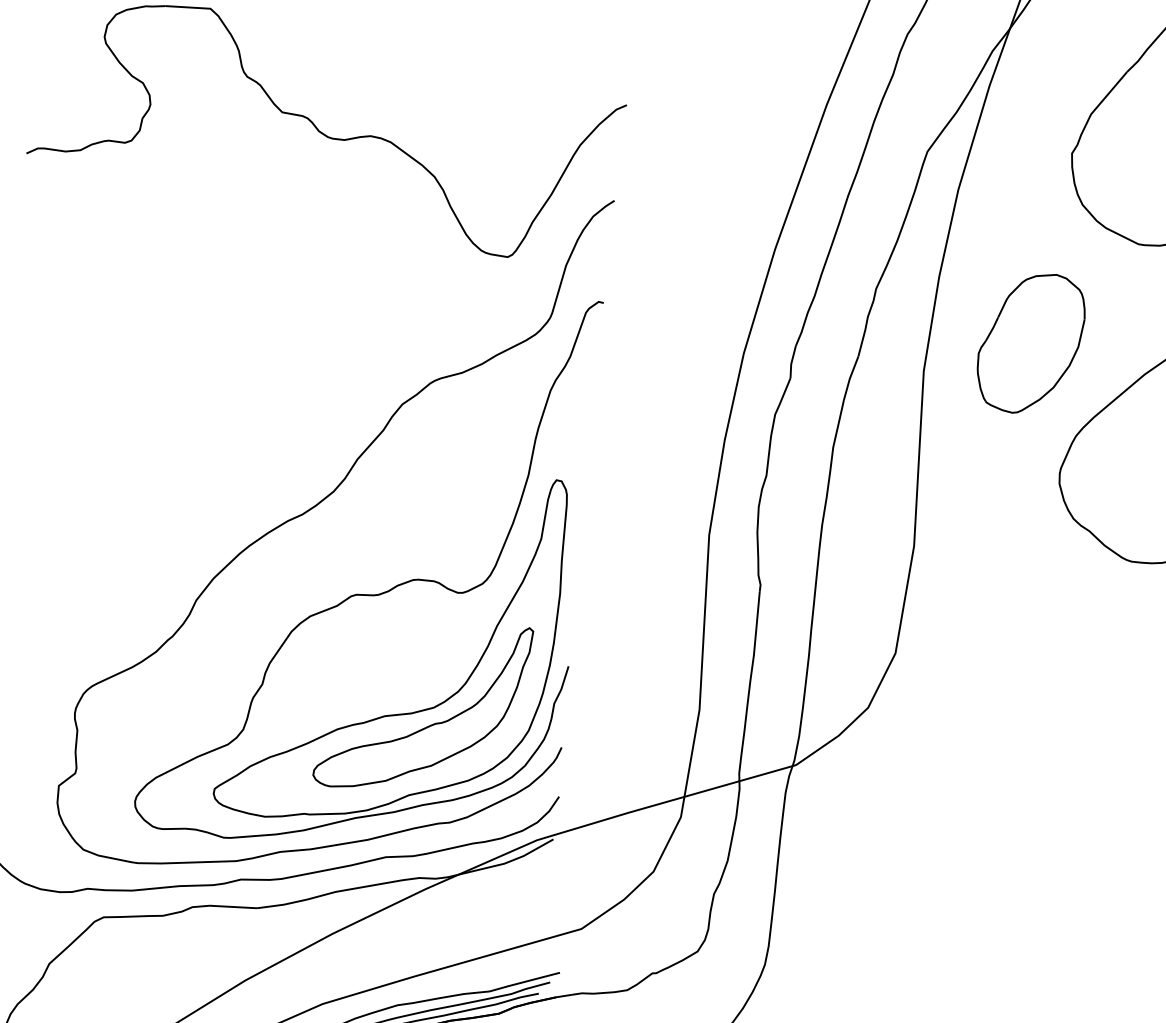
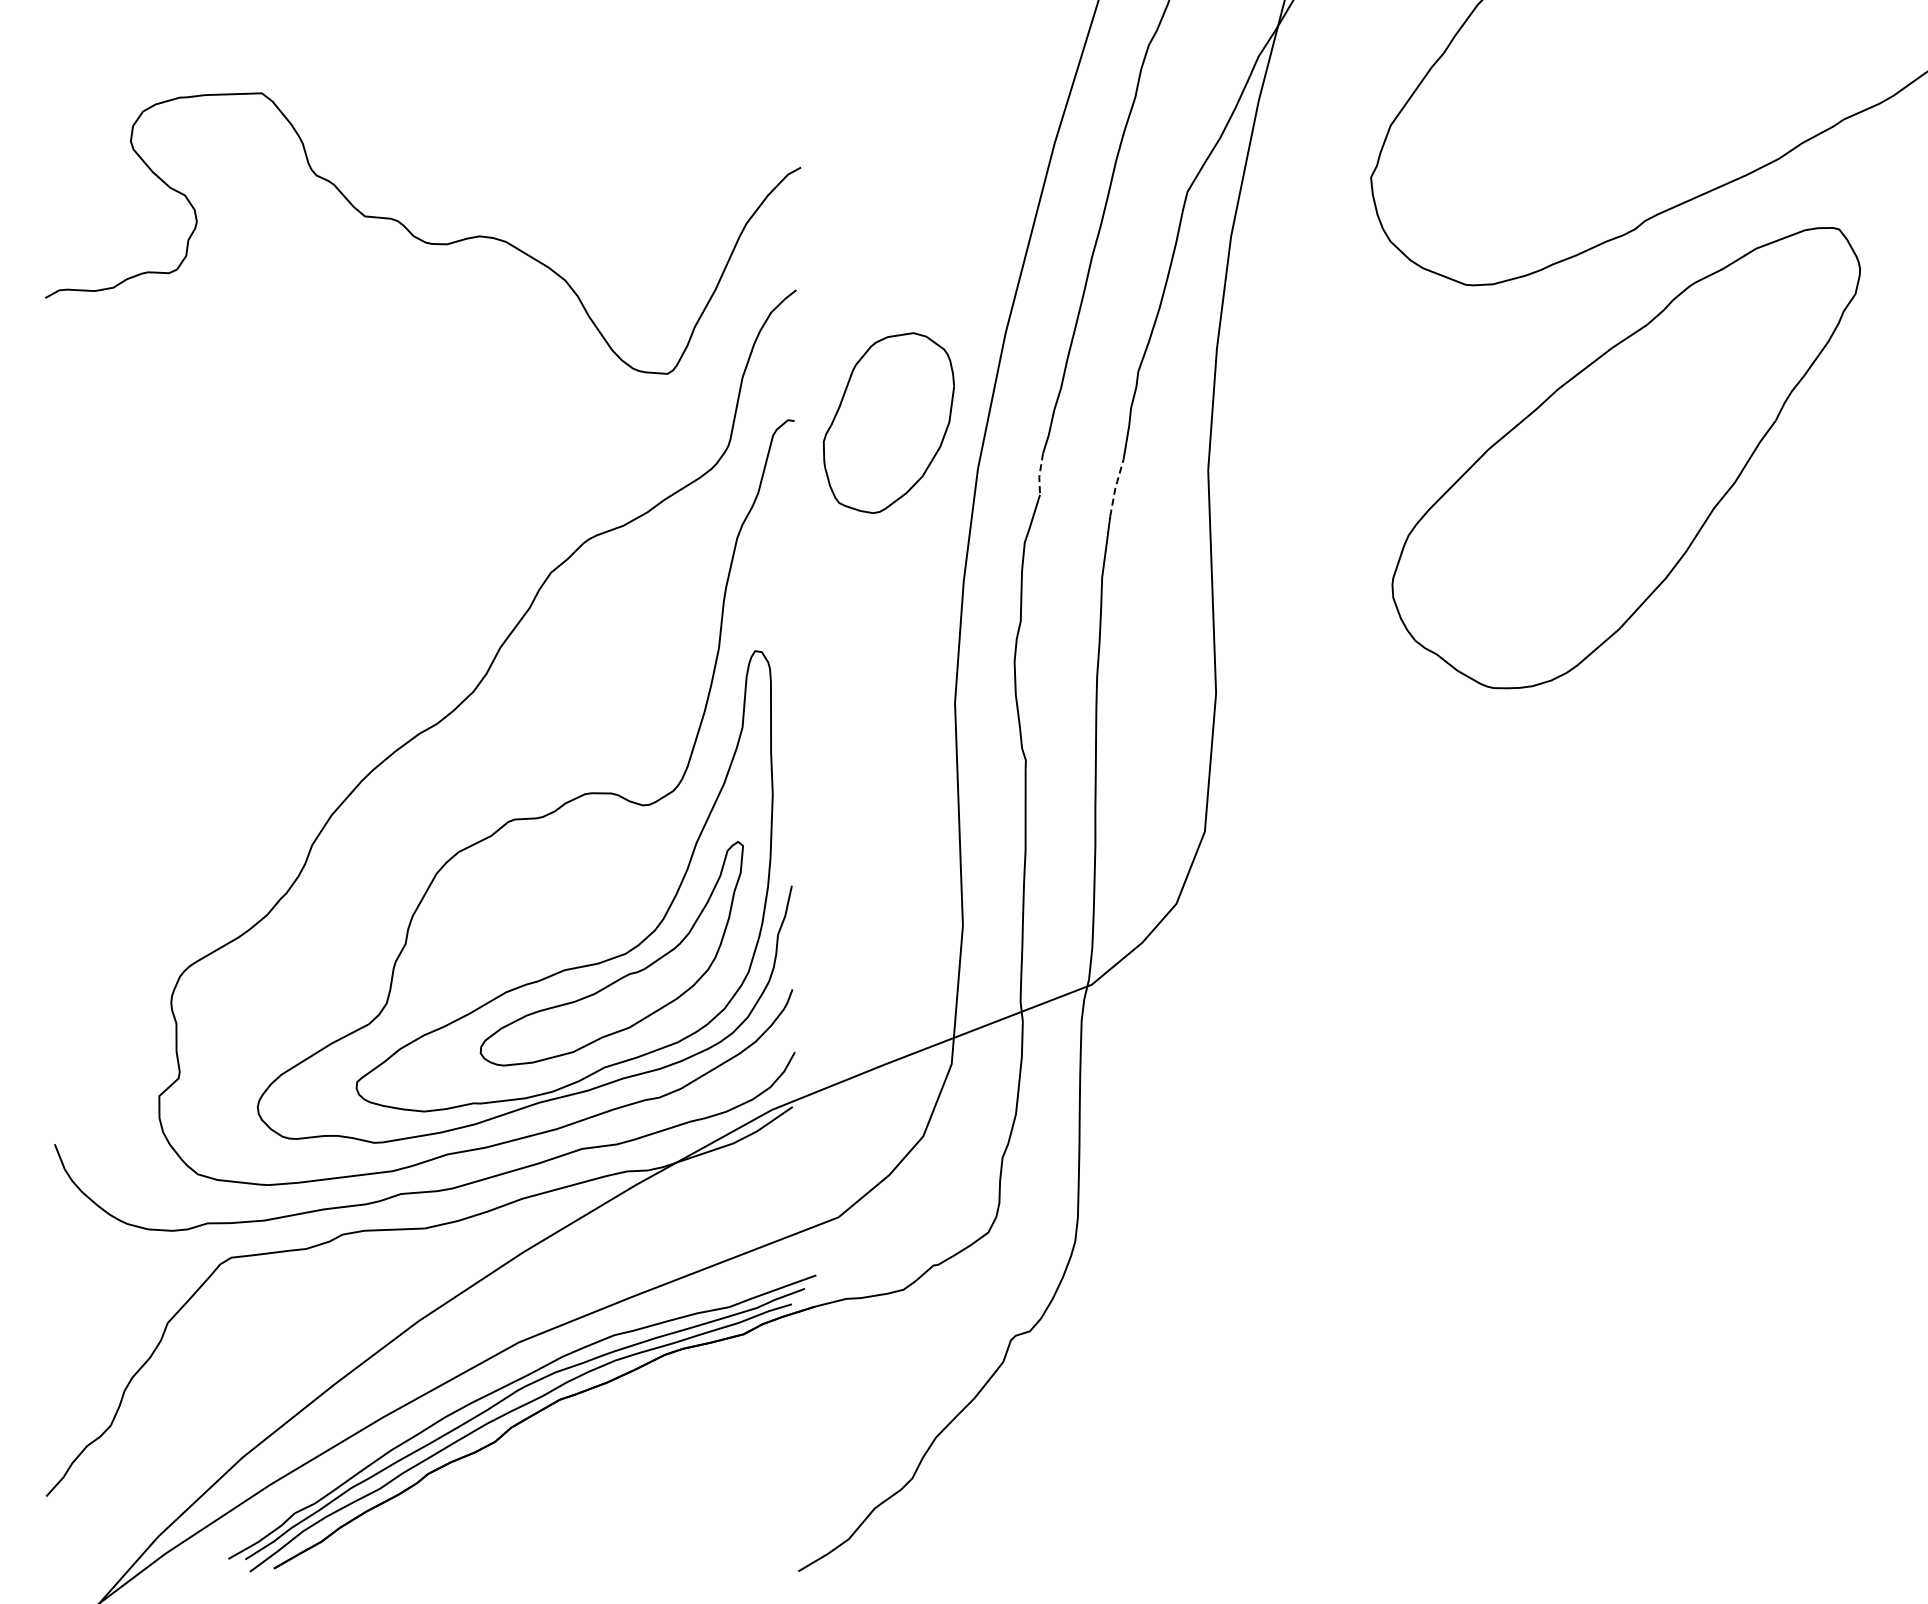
part: (1030, 343) -> (888, 422), moved
line: (791, 363) -> (1039, 475), solid -> dashed
line: (850, 378) -> (1115, 488), solid -> dashed

